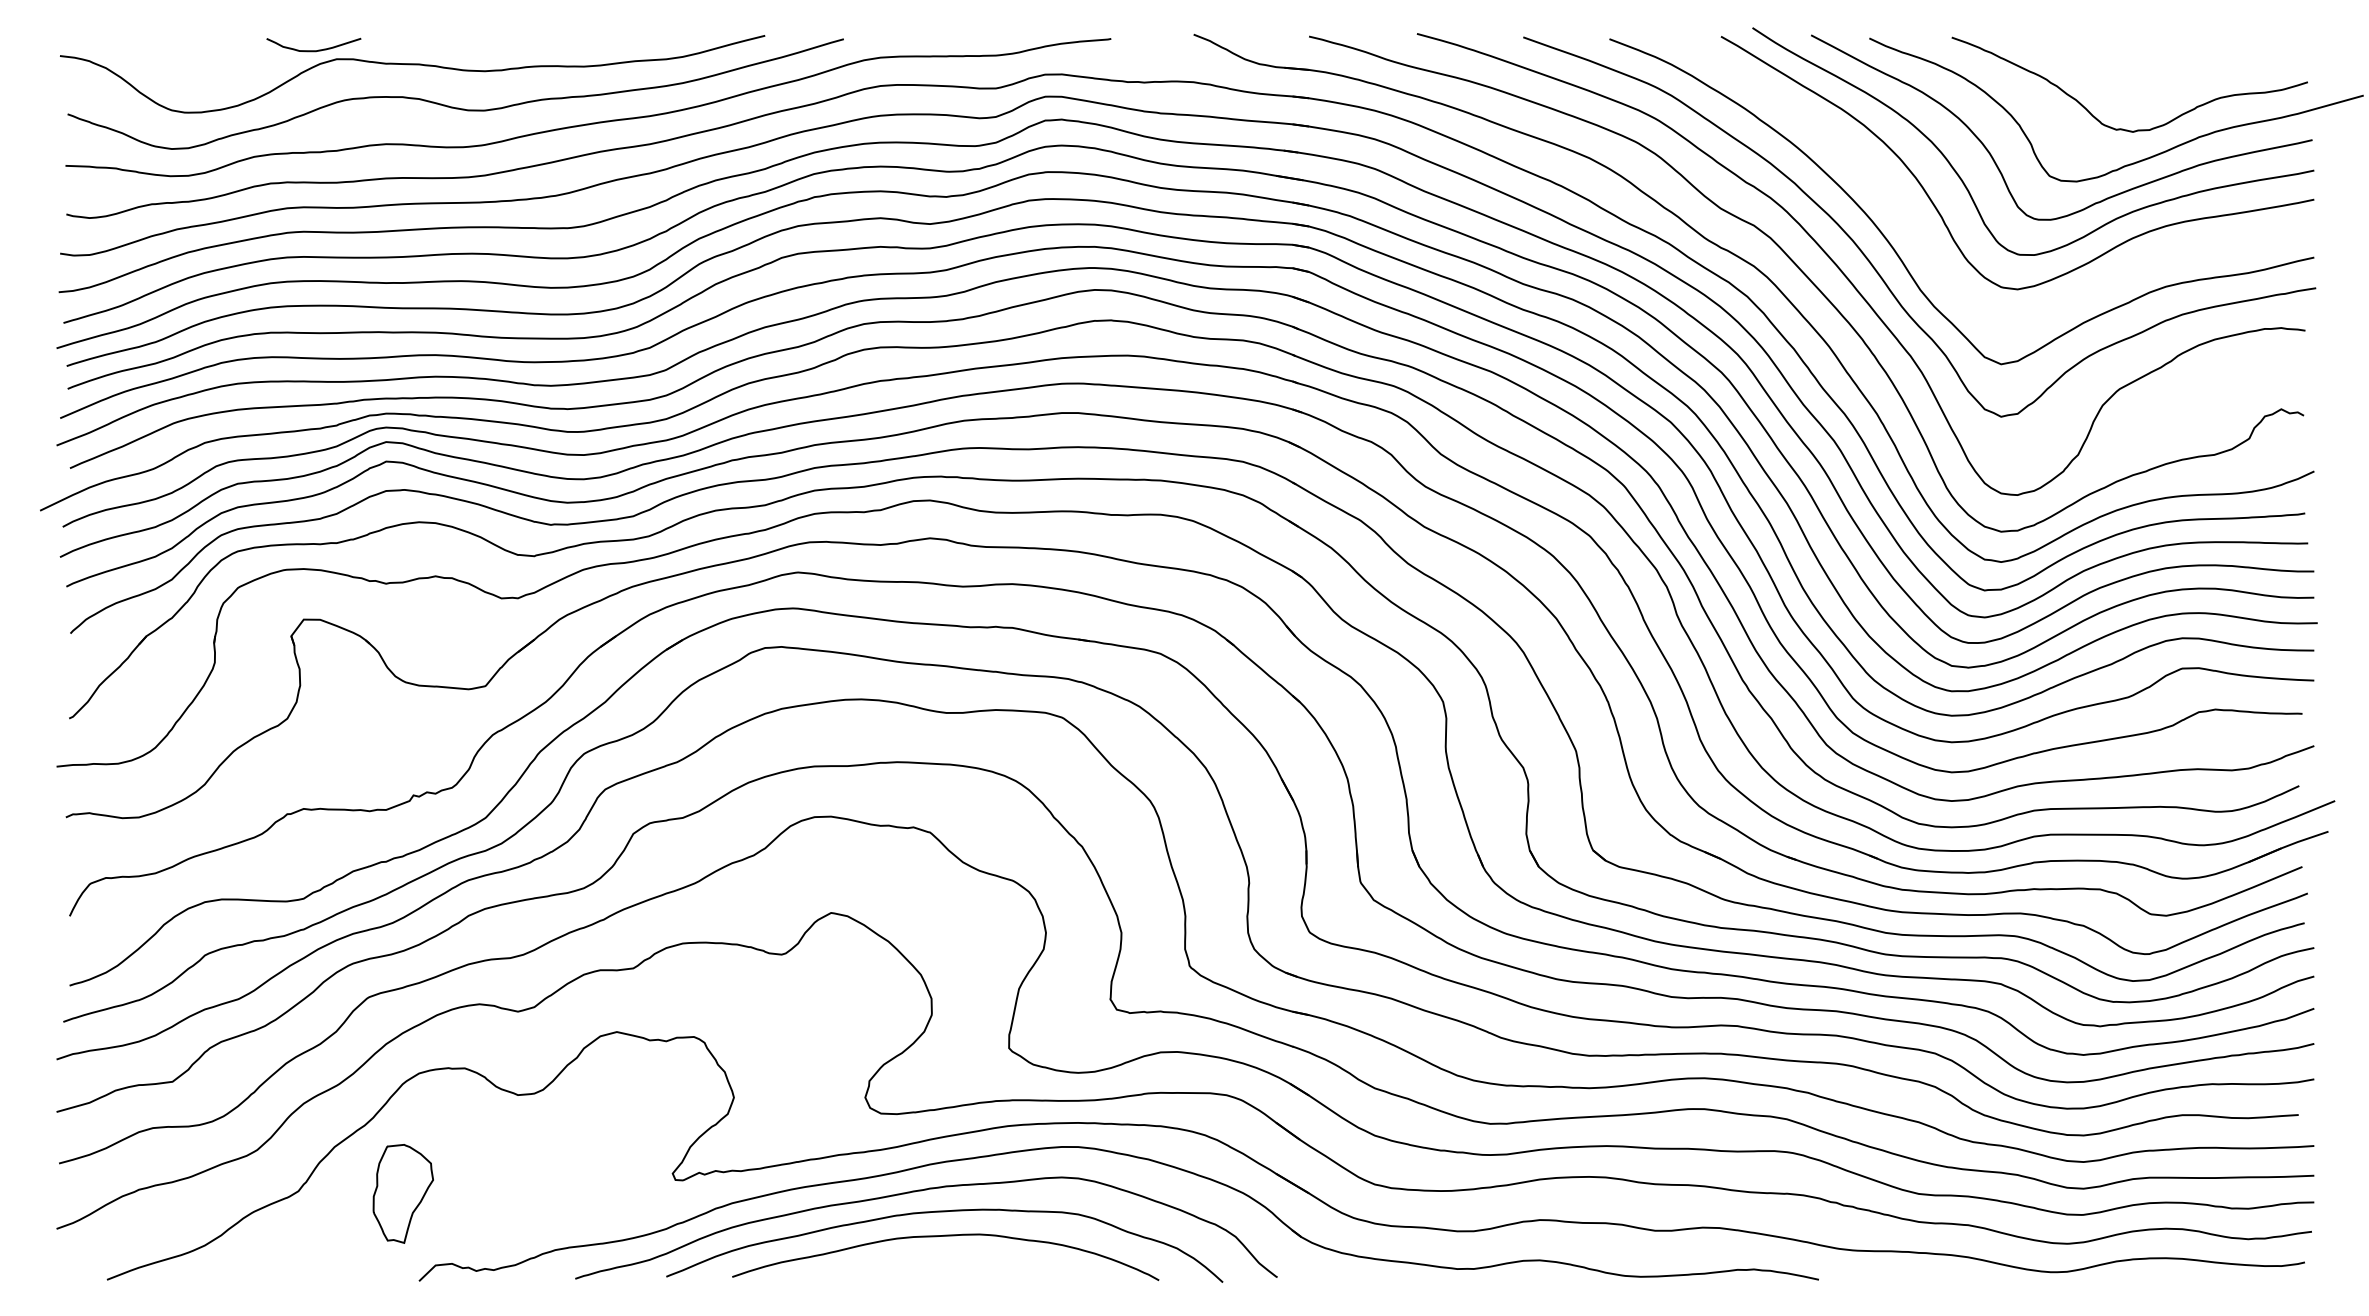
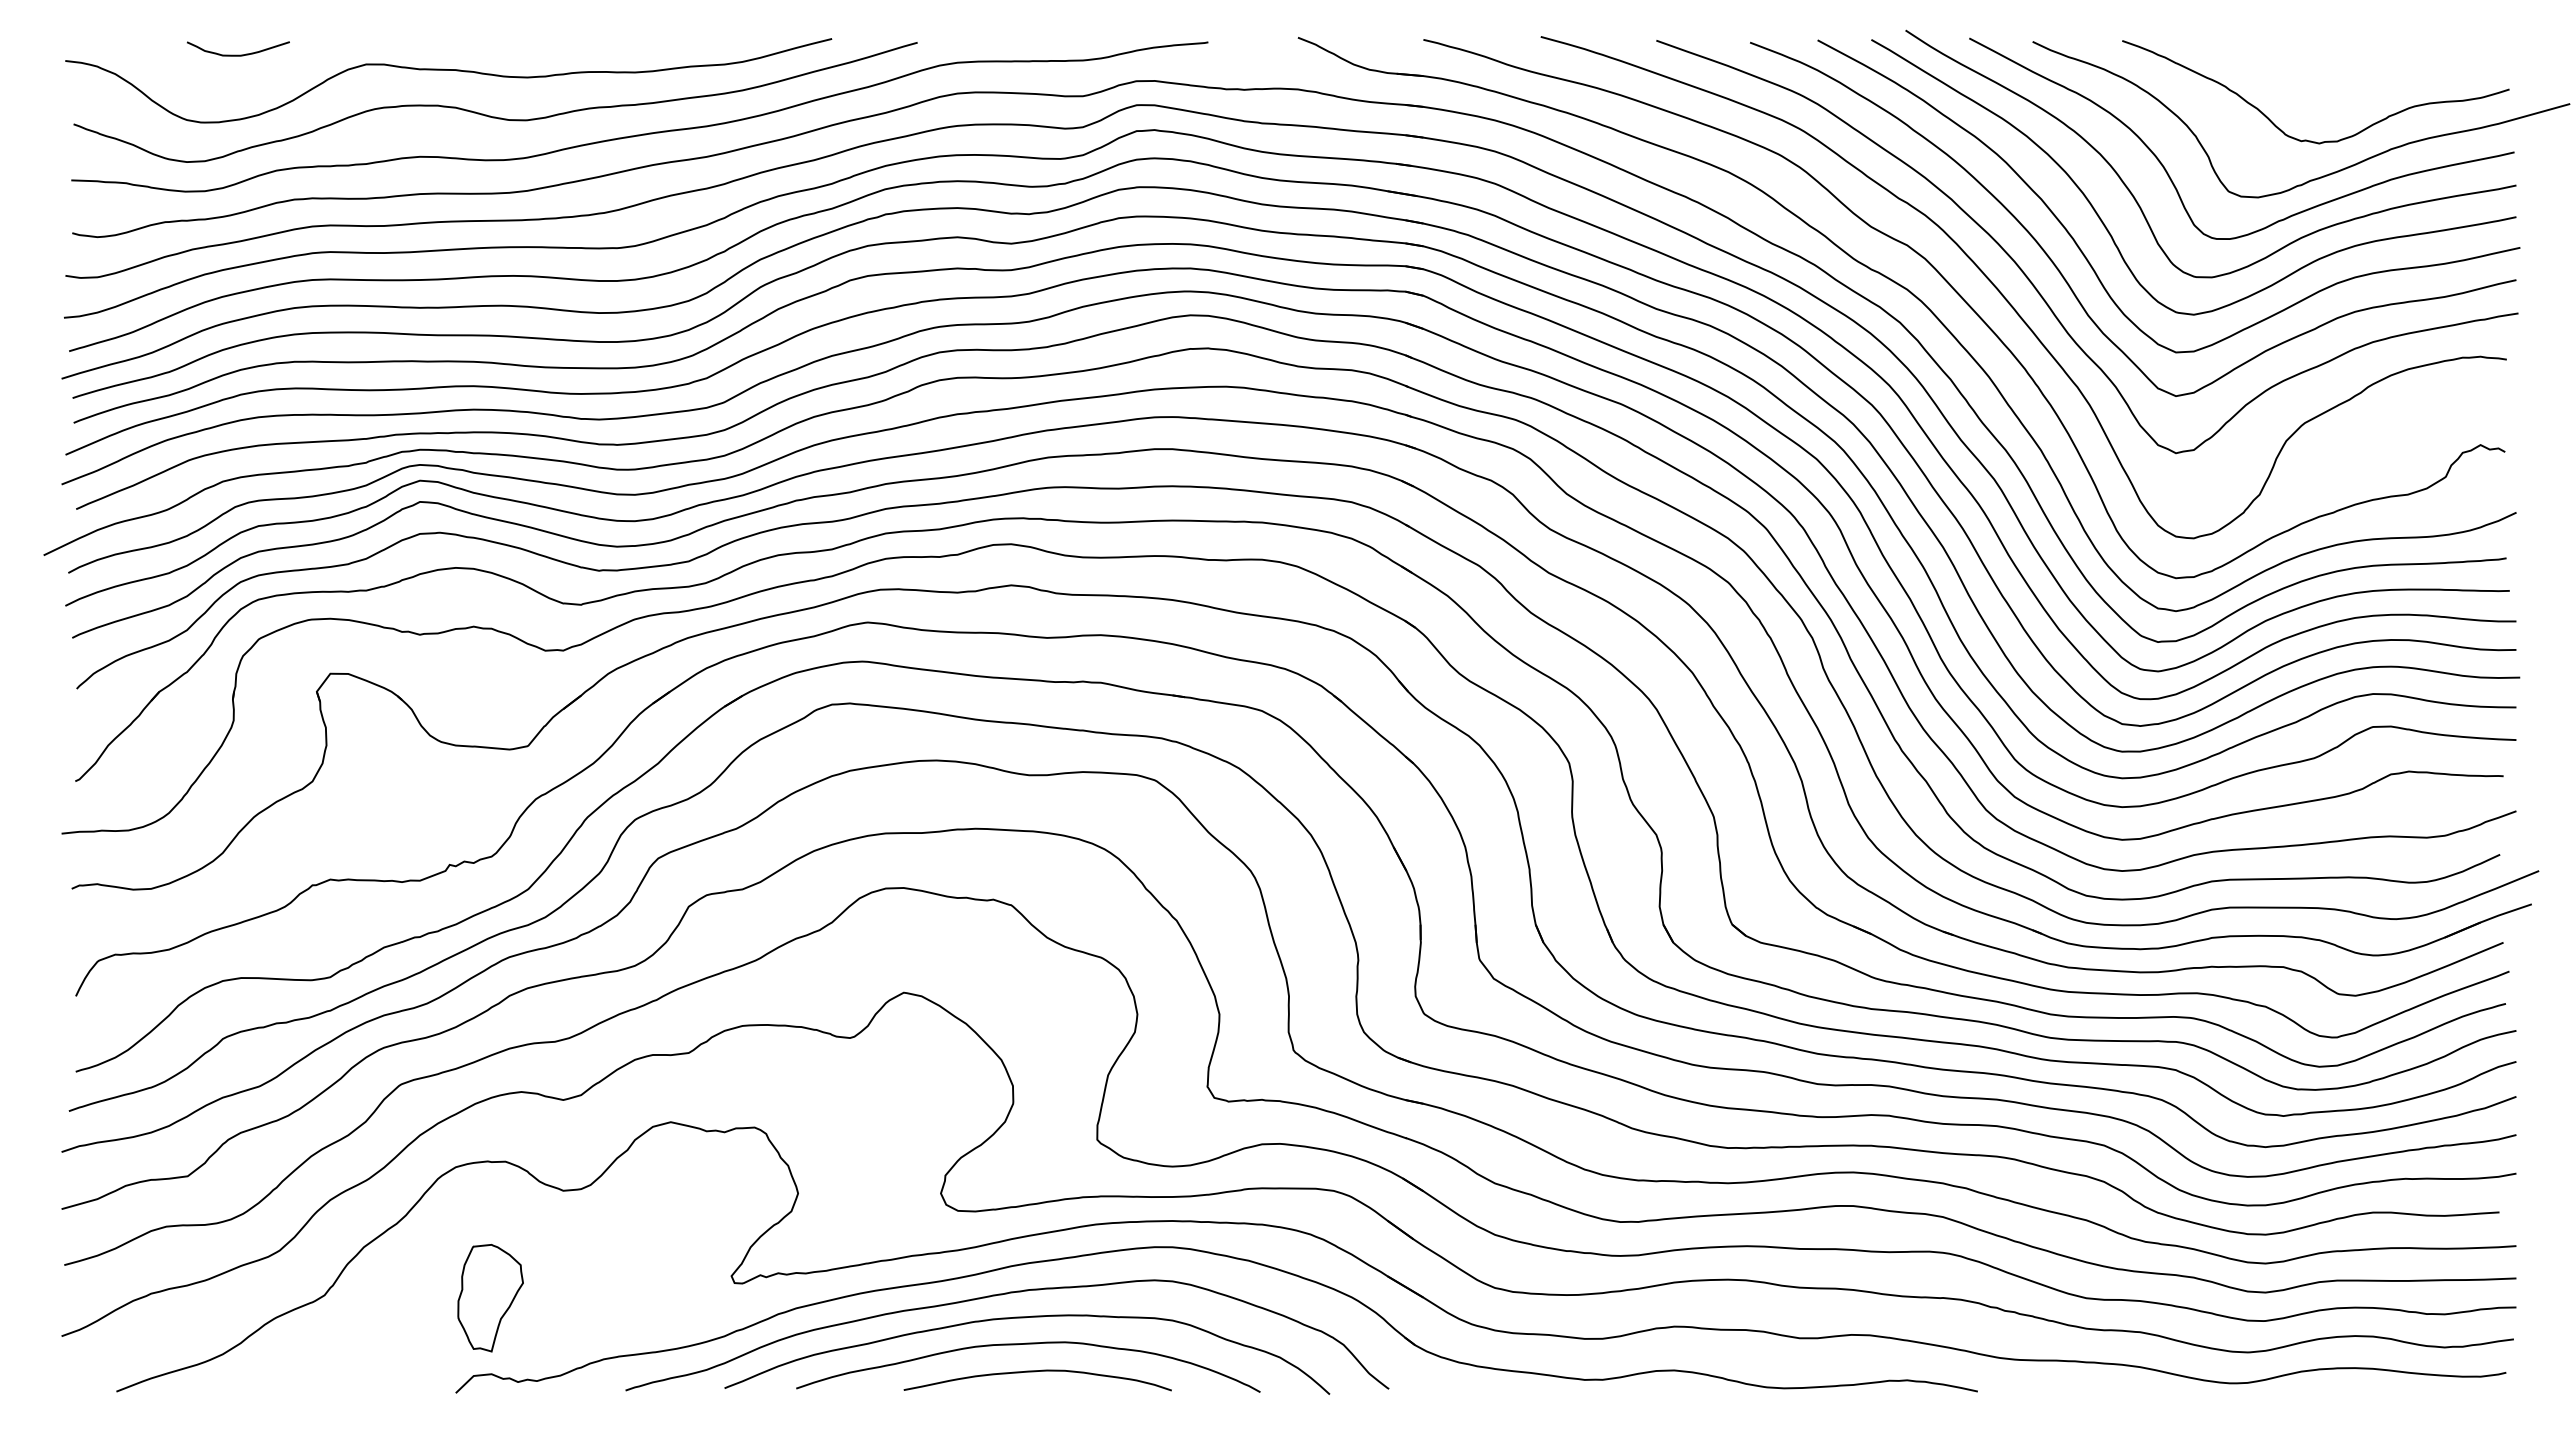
curve: (314, 50) -> (238, 54), moved
curve: (1916, 232) -> (2083, 252), added
part: (403, 1194) -> (490, 1298), moved
curve: (952, 1262) -> (1035, 1372), added

